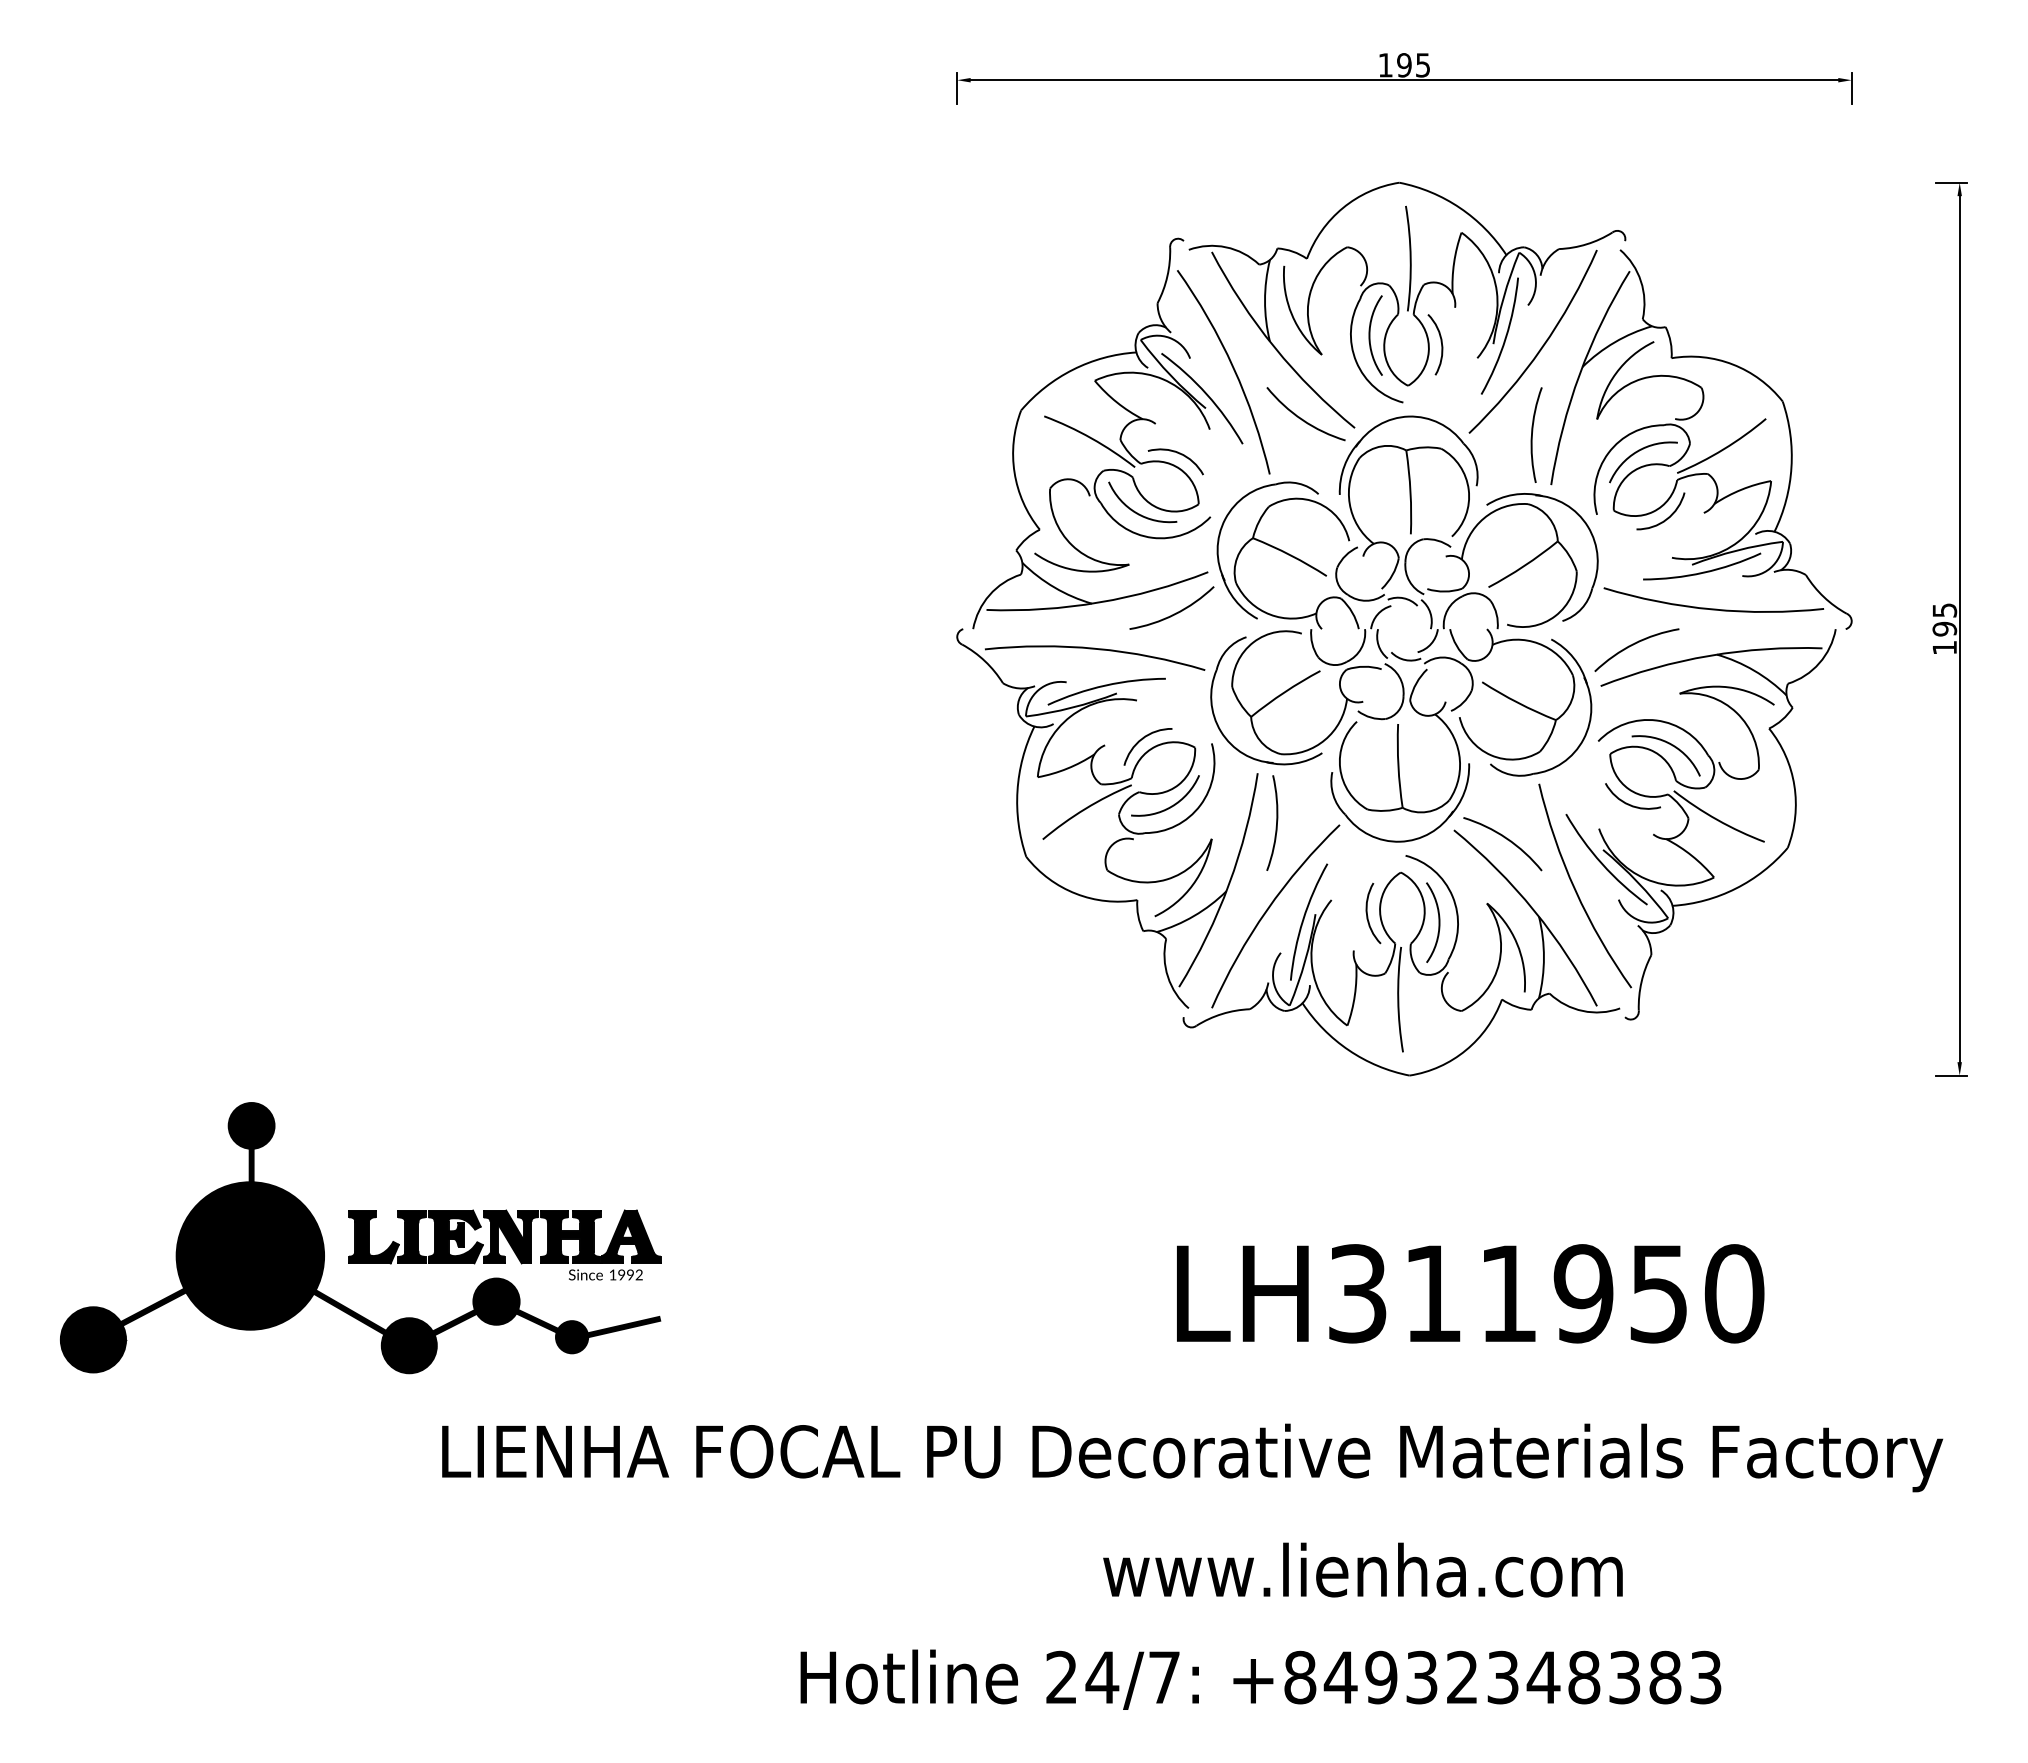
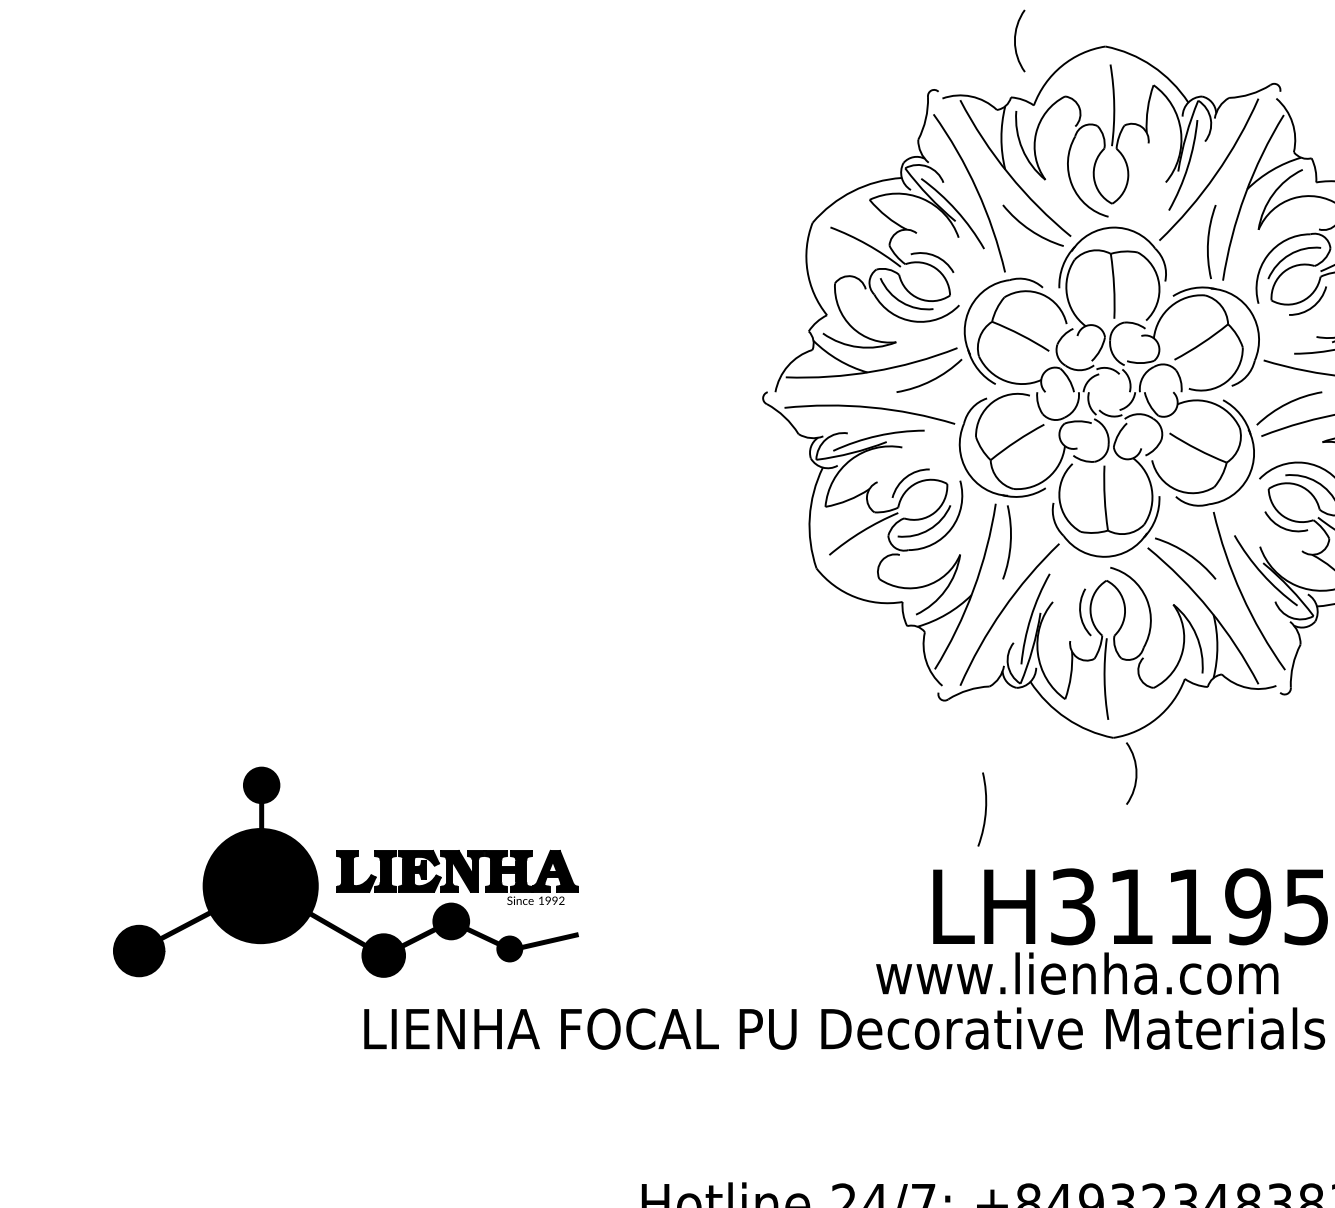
curve: (1370, 335) -> (1015, 40), moved
curve: (1440, 342) -> (1137, 170), removed
curve: (1438, 922) -> (1135, 773), moved
curve: (1244, 1167) -> (985, 809), added
part: (360, 1238) -> (345, 872), moved
text: (1362, 1569) -> (1076, 973), moved

